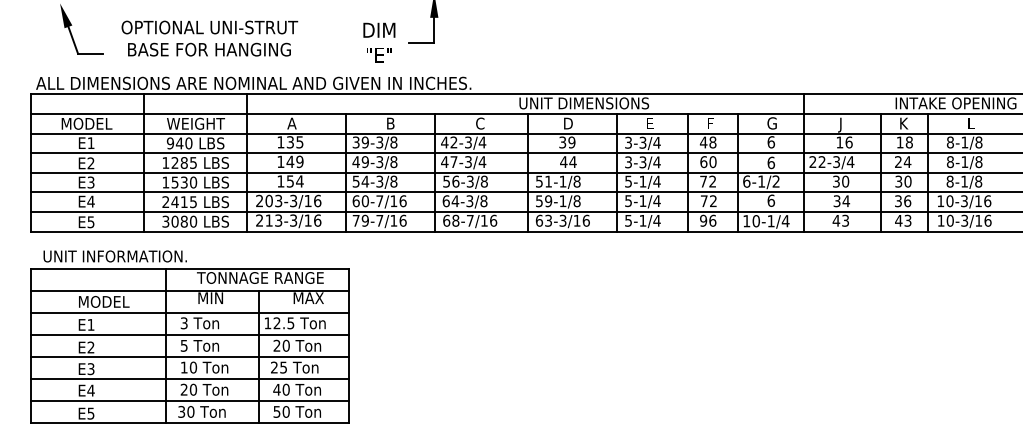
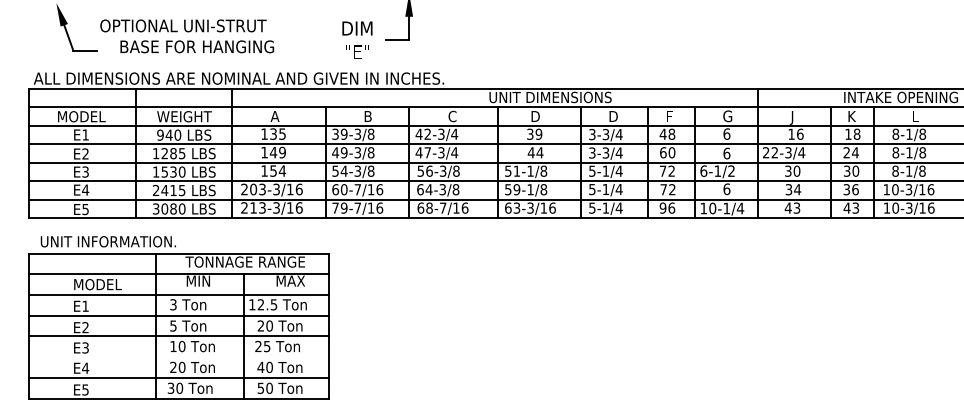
text: (209, 27) -> (183, 25), moved
text: (650, 123) -> (613, 116), E -> D
line: (189, 378) -> (178, 356), removed

